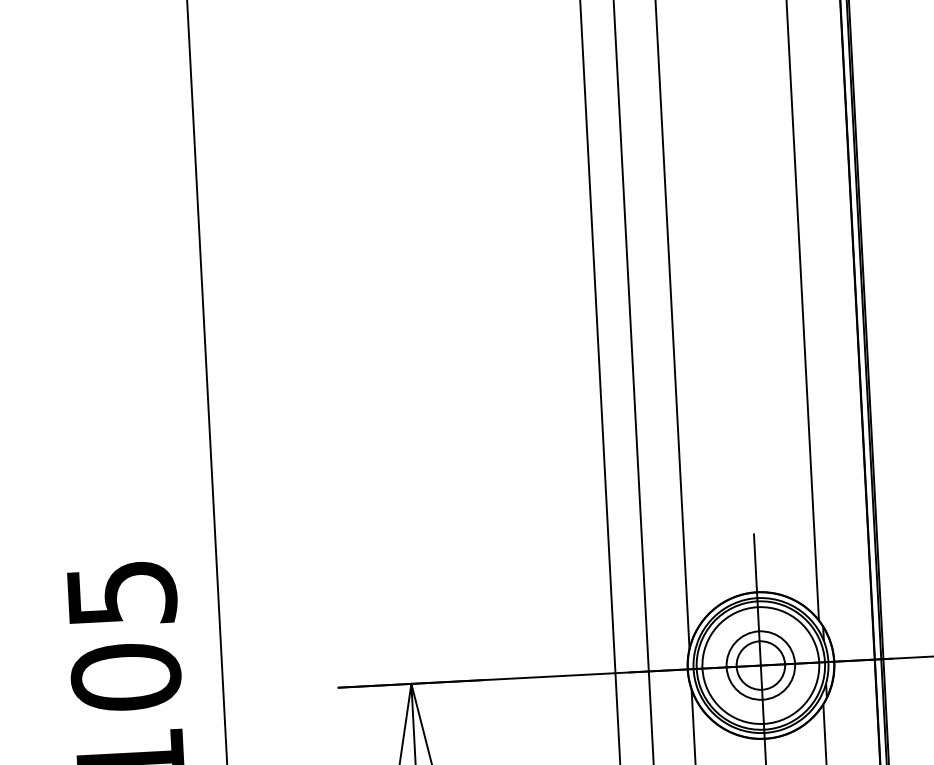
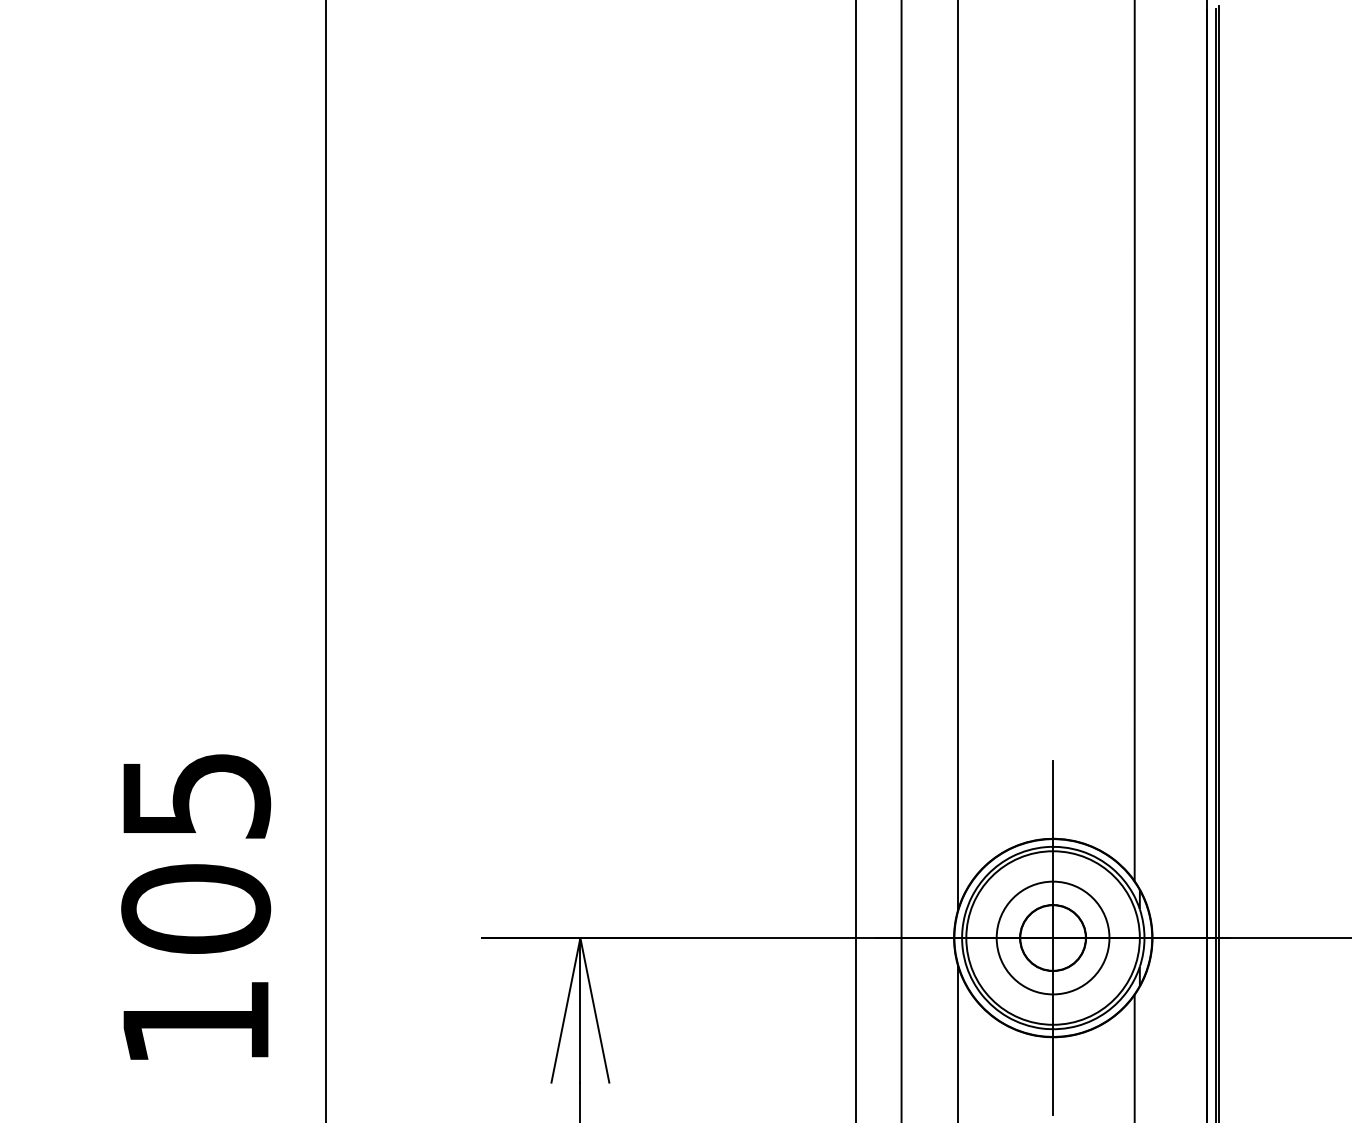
circle: (760, 665) -> (1052, 937), size x0.71
circle: (761, 665) -> (1053, 937), size x0.71

